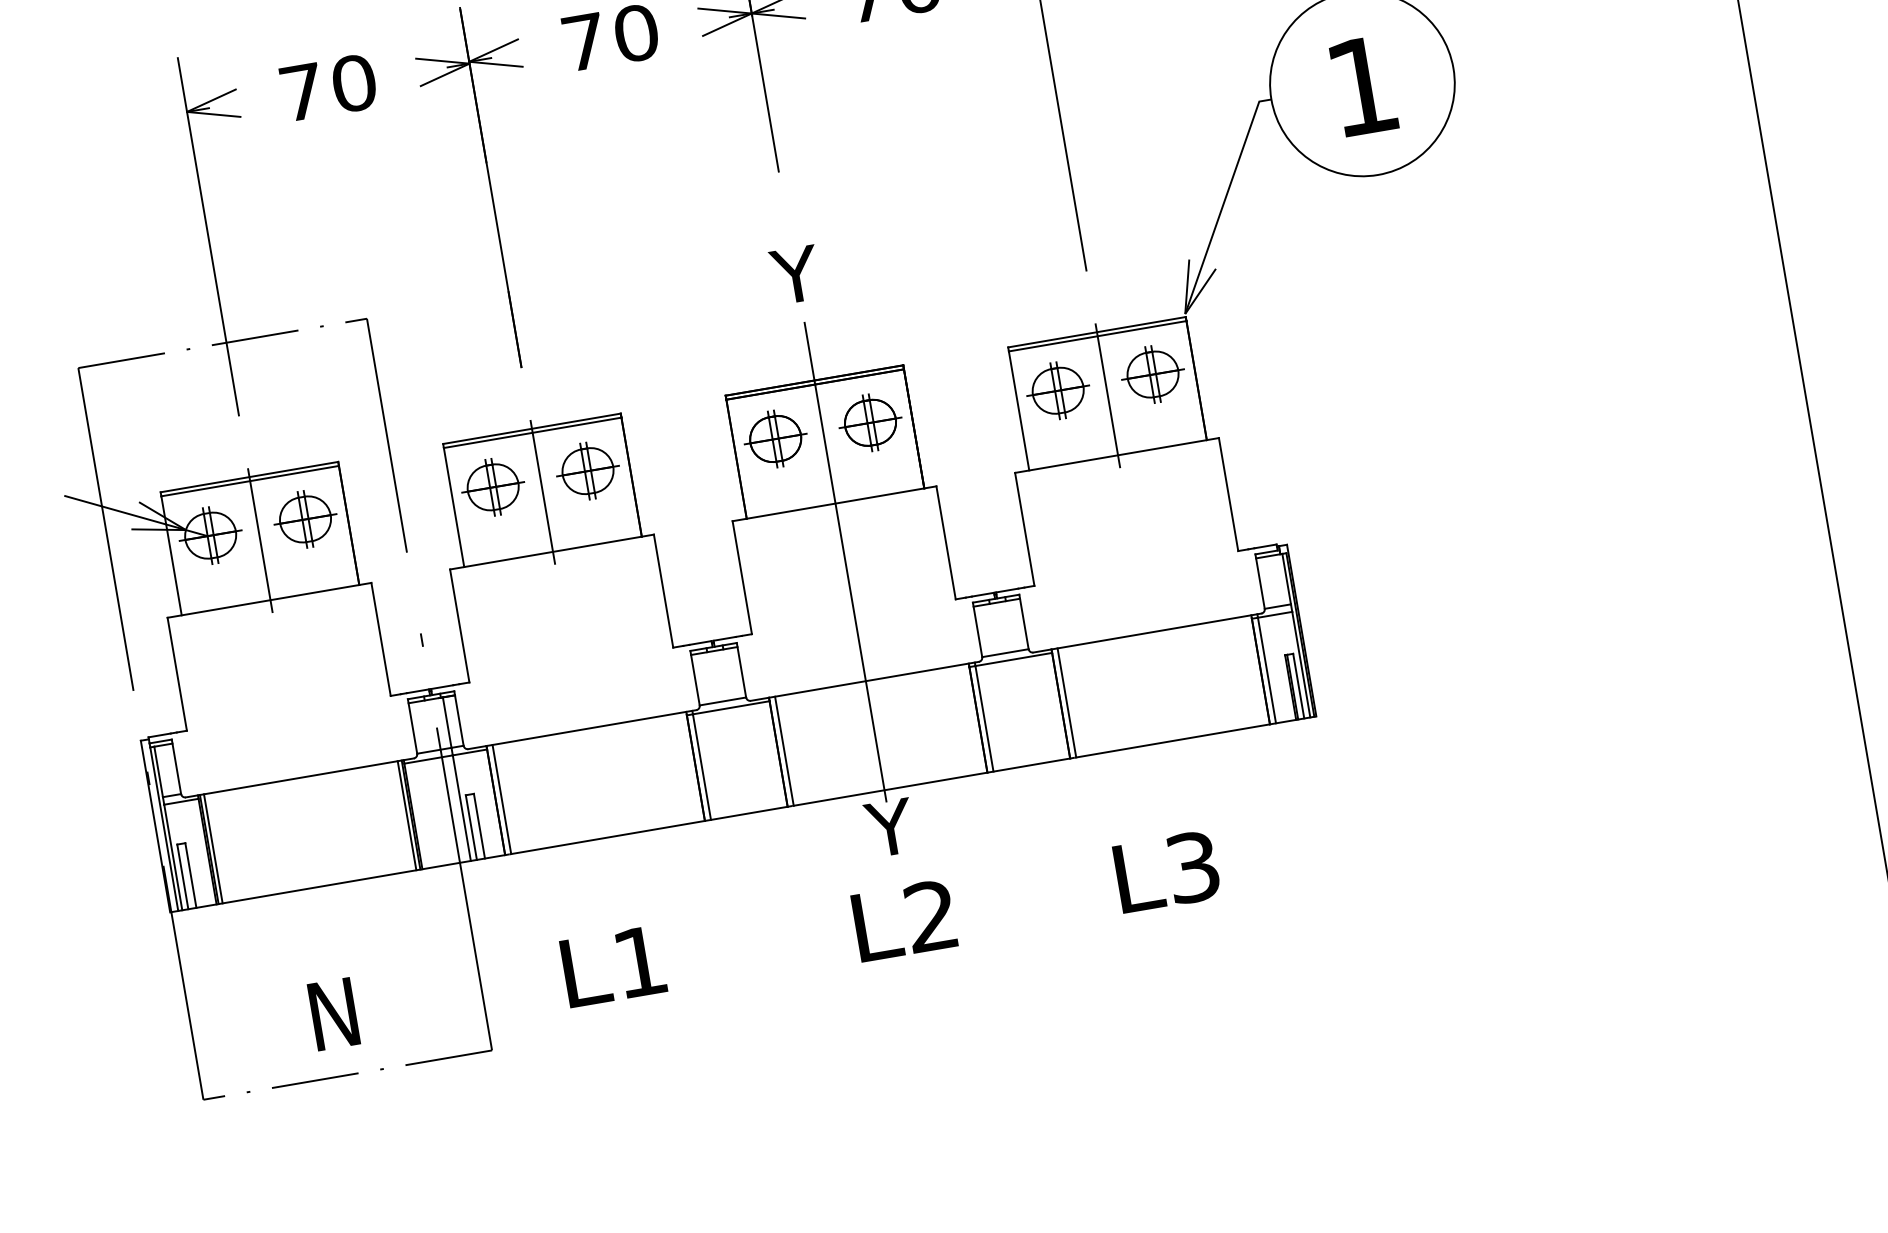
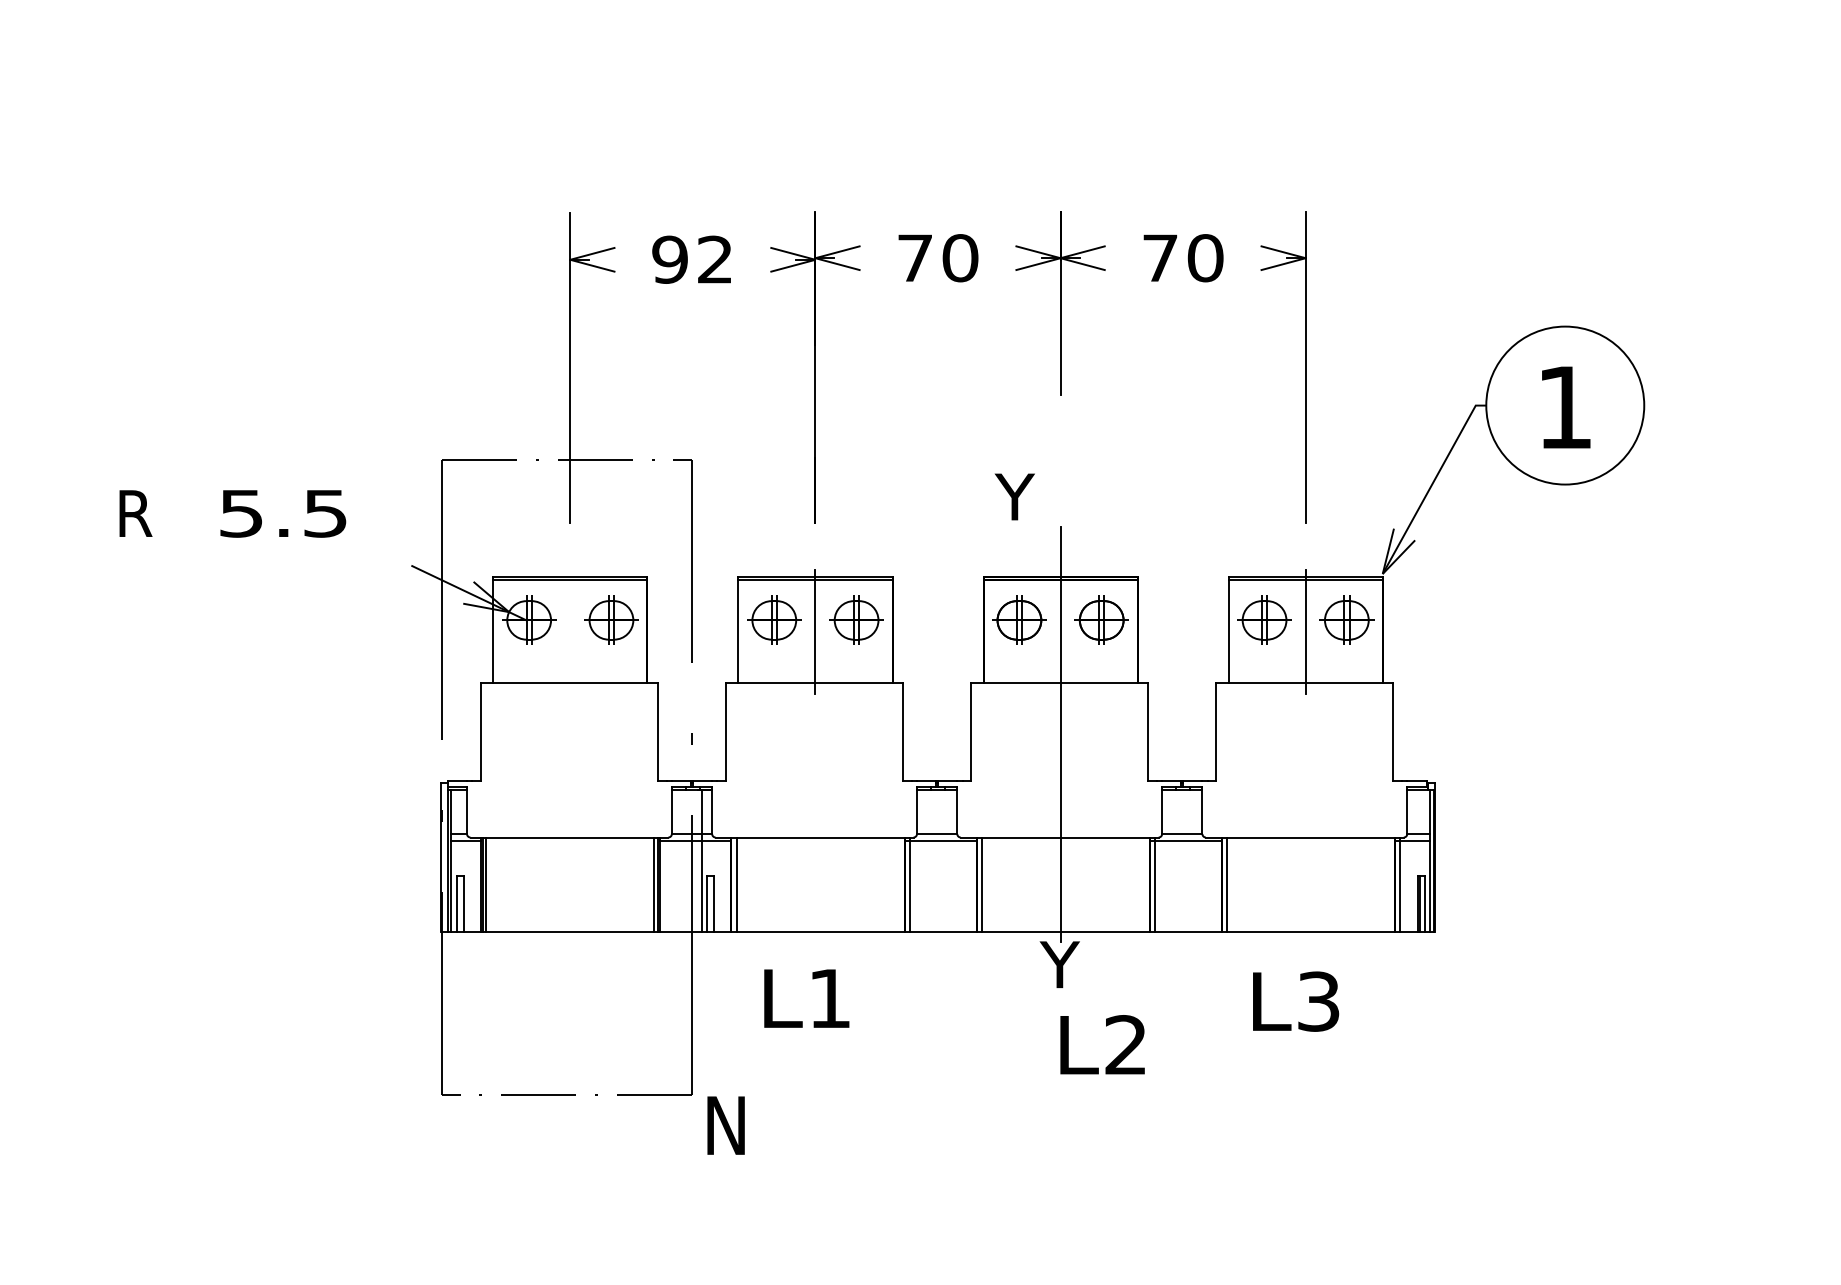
text: (327, 87) -> (692, 259), 70 -> 92
text: (795, 274) -> (1014, 496), moved
line: (260, 540) -> (570, 631), removed
text: (1167, 871) -> (1296, 1001), moved
text: (904, 920) -> (1102, 1044), moved
text: (613, 966) -> (806, 998), moved
text: (333, 1014) -> (725, 1125), moved

